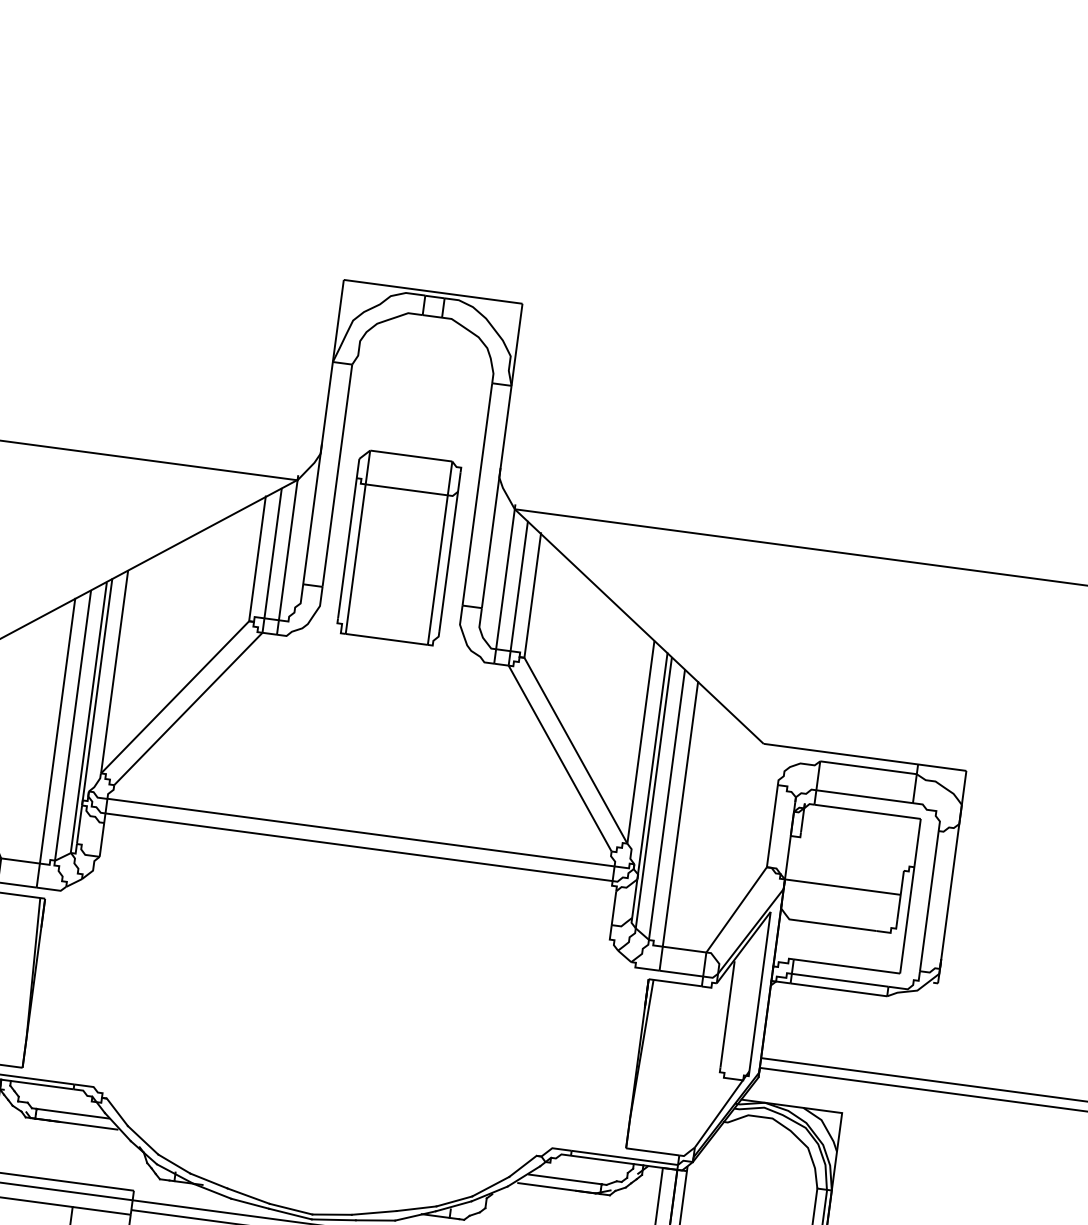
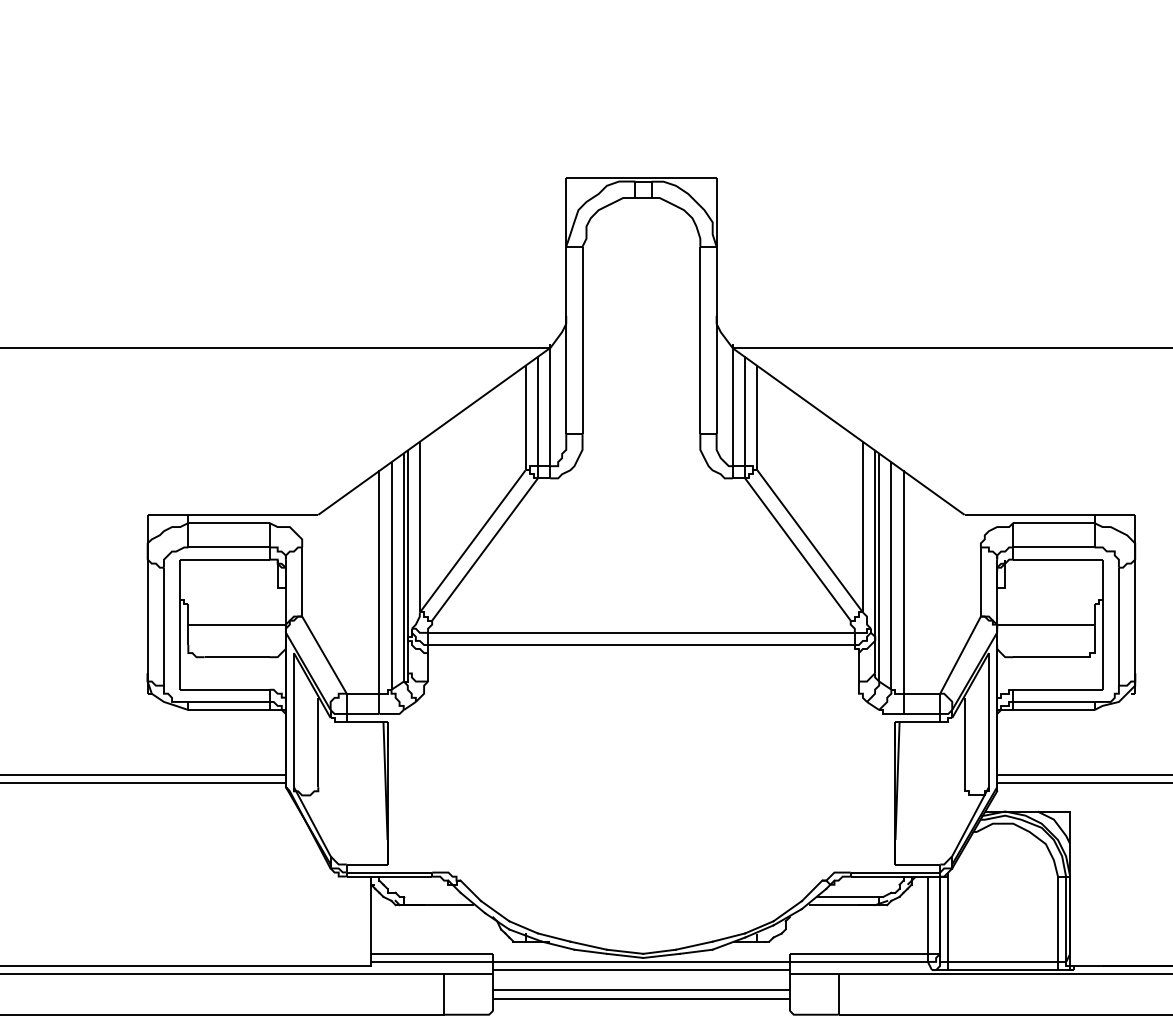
part: (399, 547) -> (641, 392), removed
line: (72, 1113) -> (433, 896), removed

